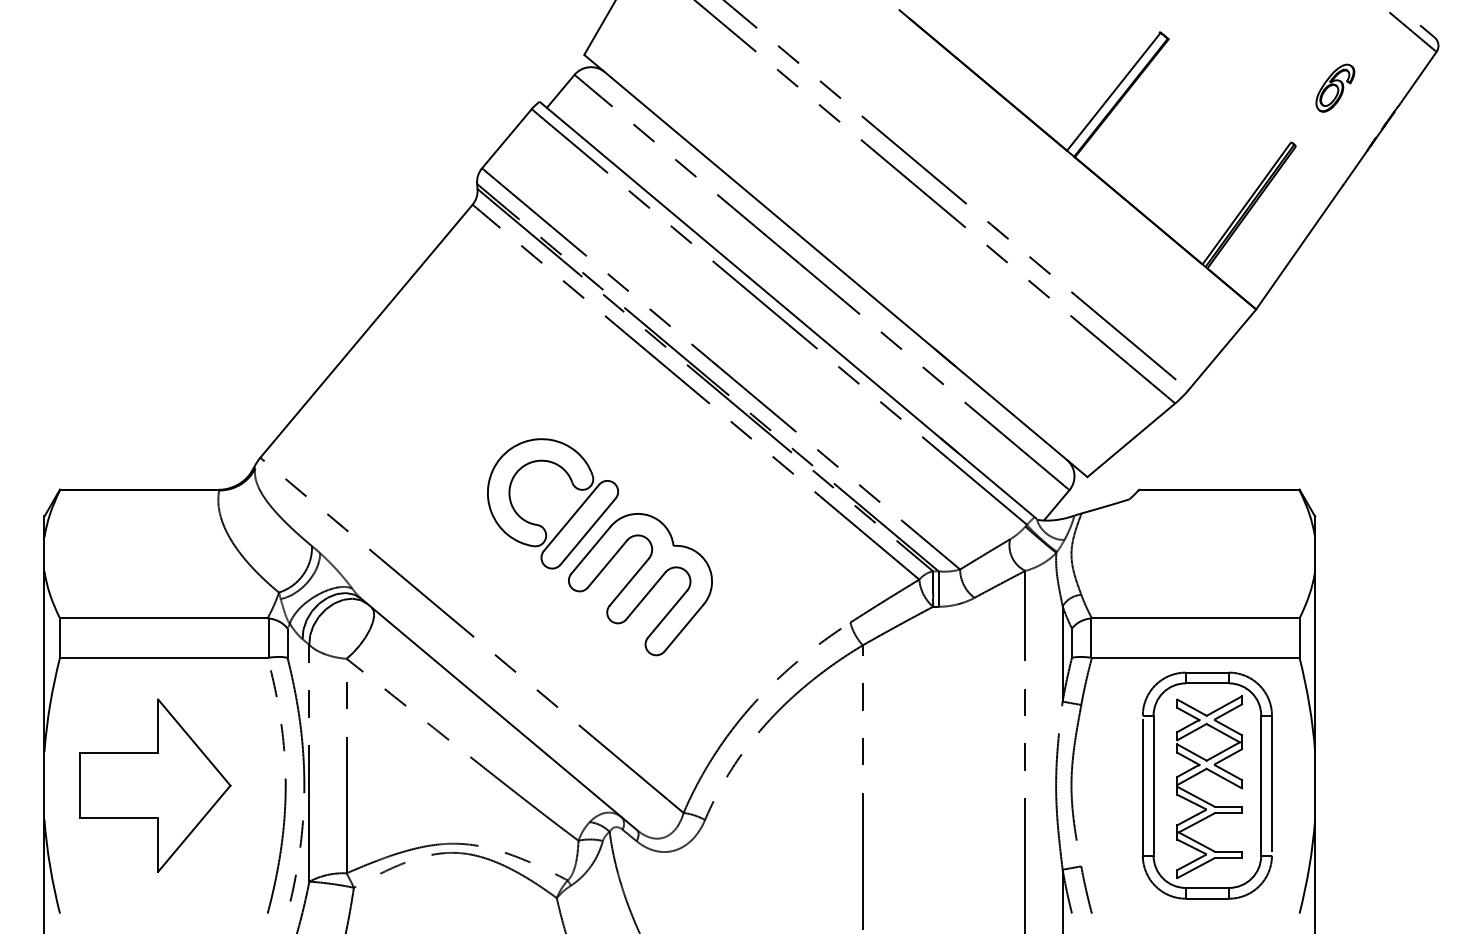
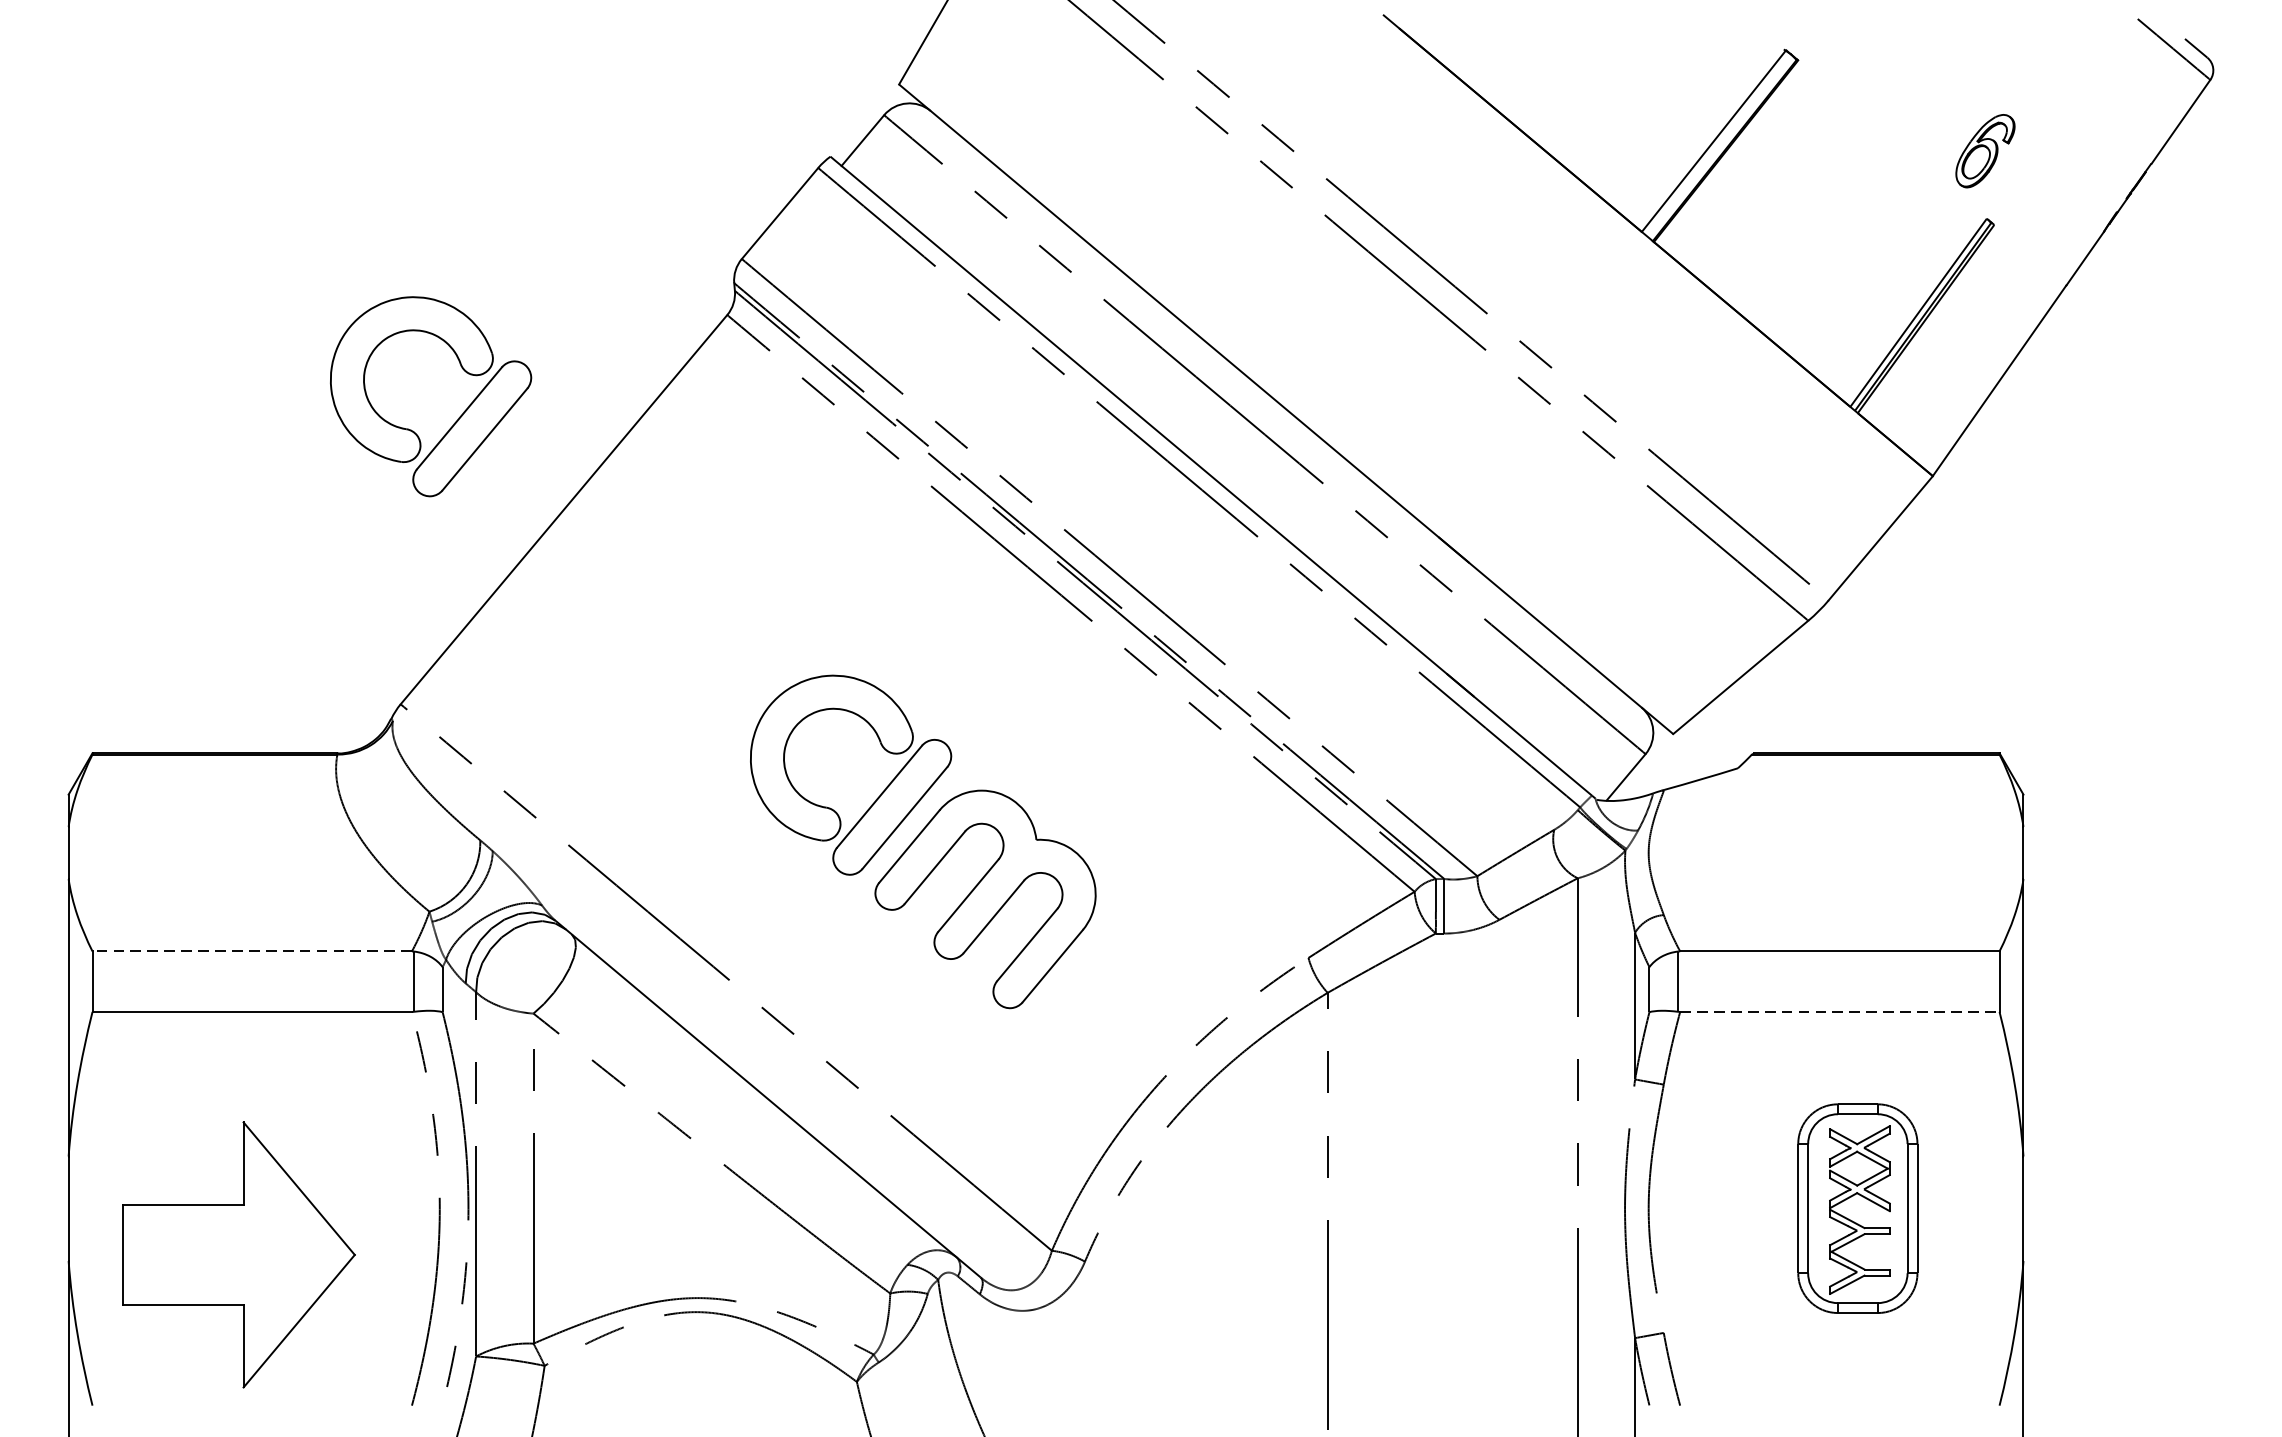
part: (1335, 87) -> (1985, 150), moved
part: (296, 272) -> (456, 419), added
line: (163, 618) -> (251, 951), solid -> dashed
line: (1195, 657) -> (1839, 1011), solid -> dashed
part: (155, 785) -> (239, 1254), moved
part: (1207, 785) -> (1857, 1208), size x0.6

